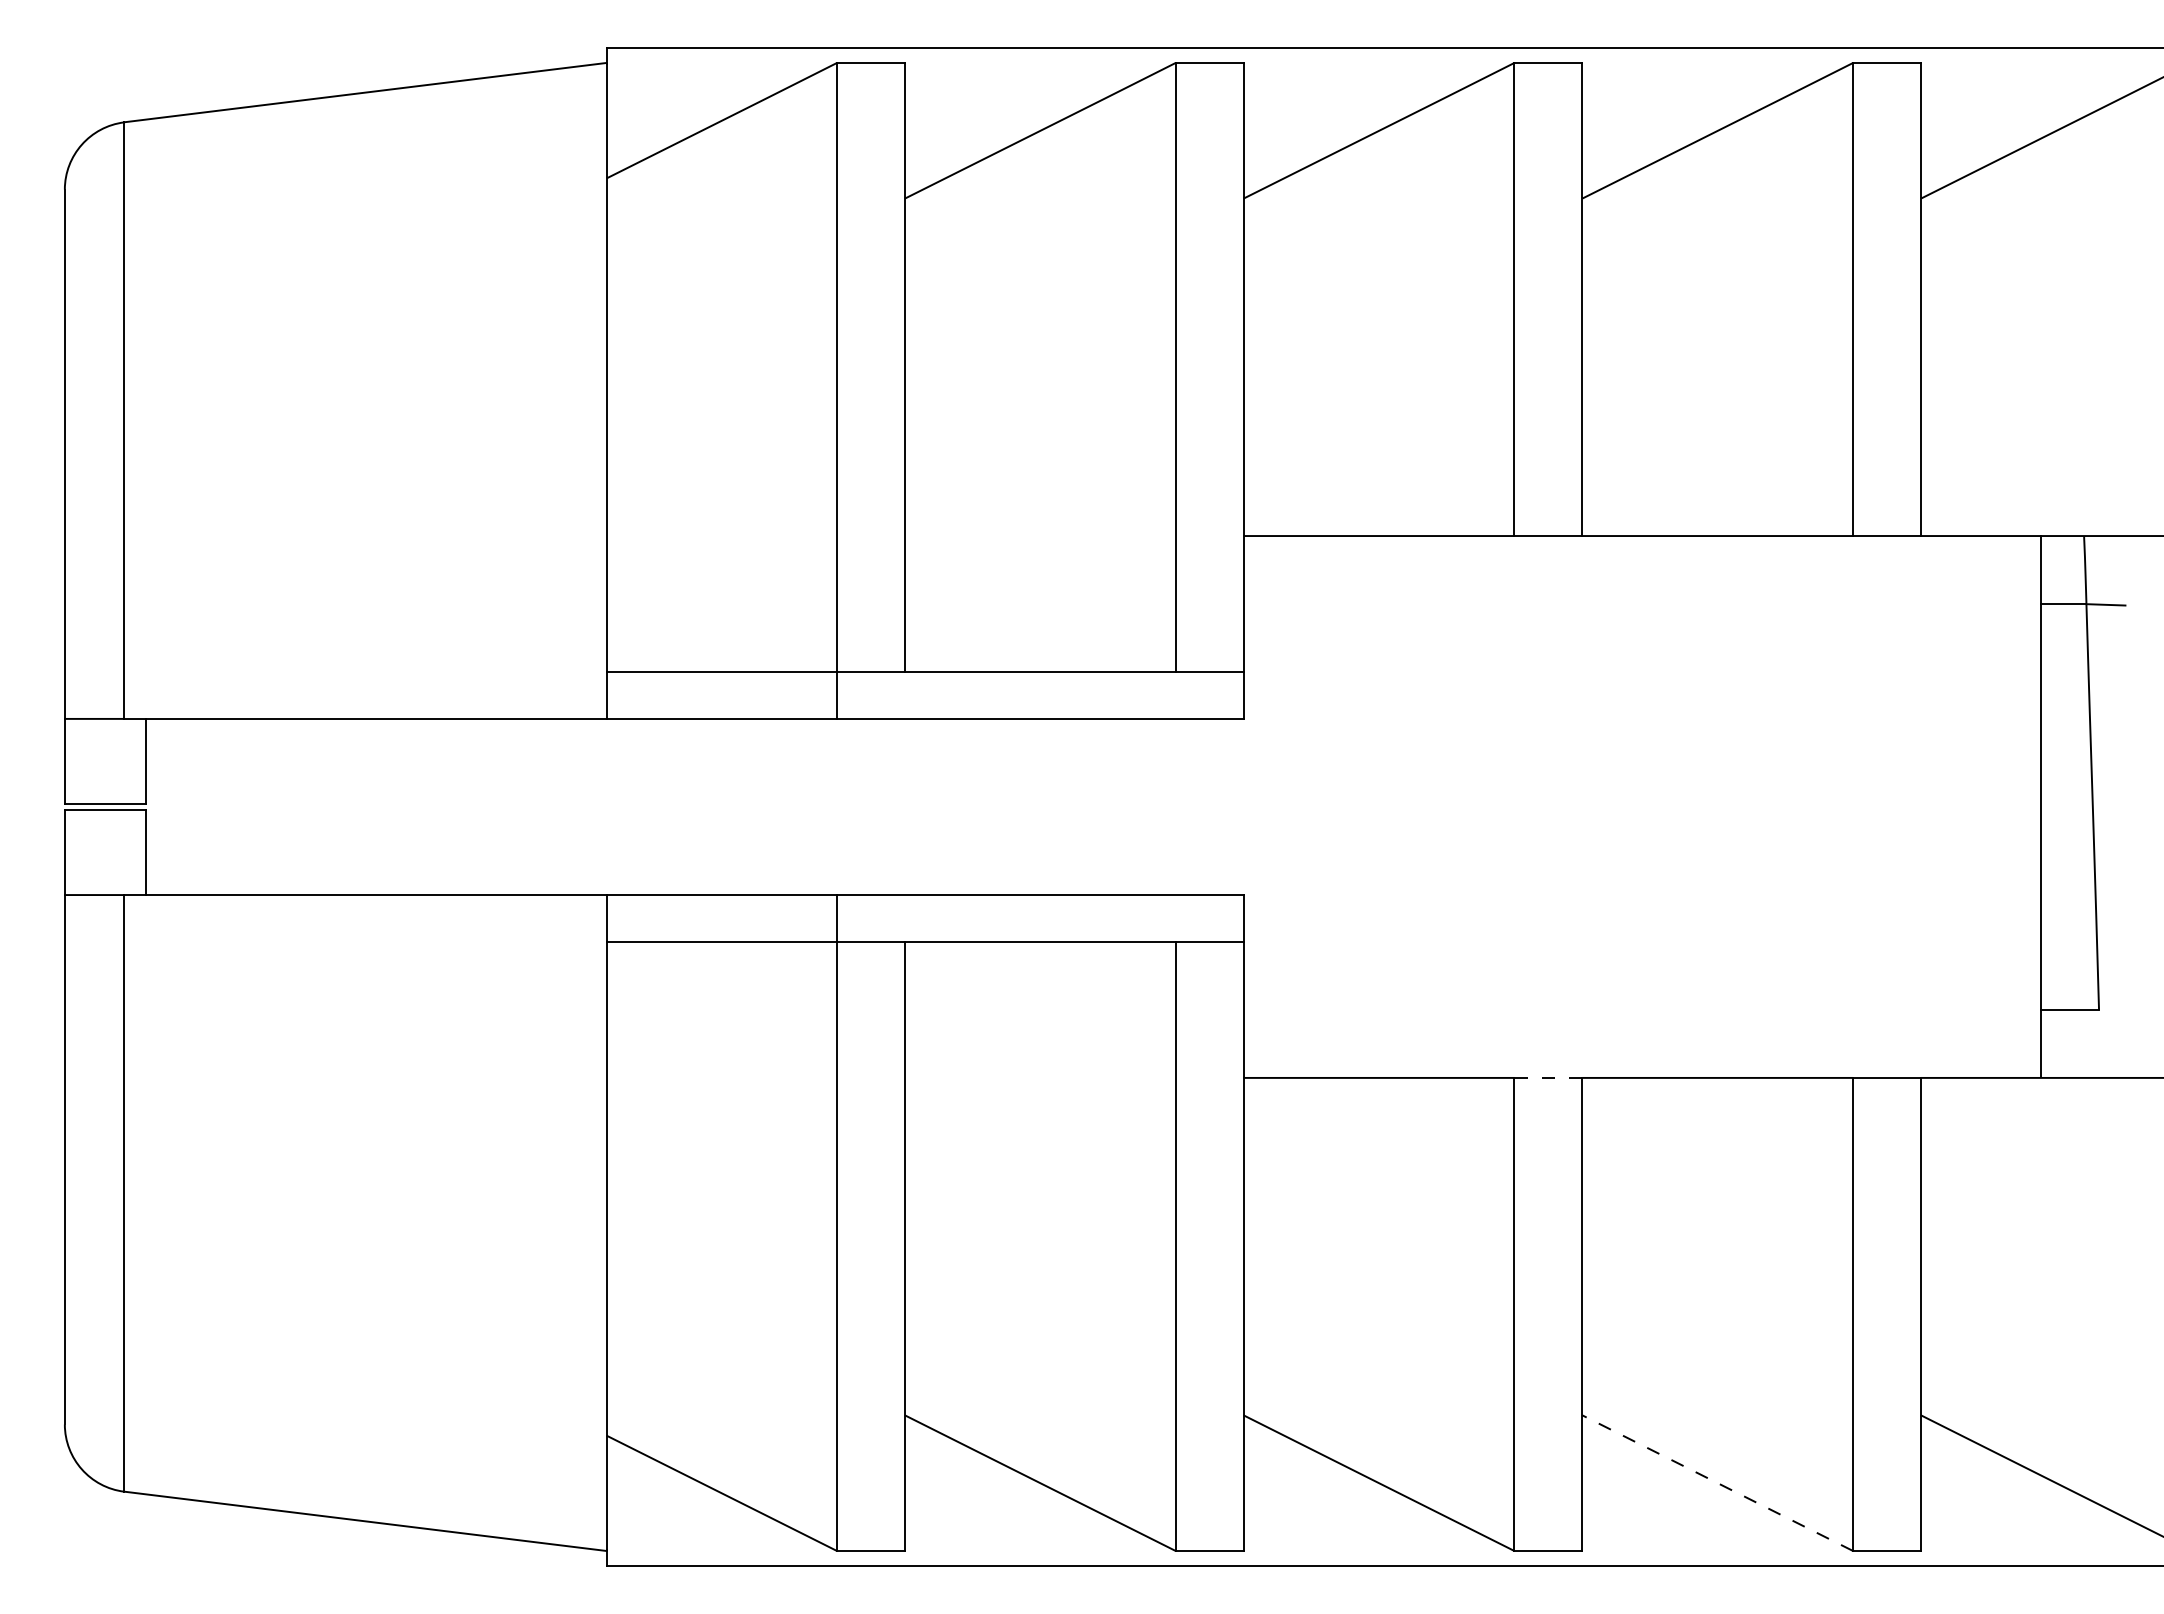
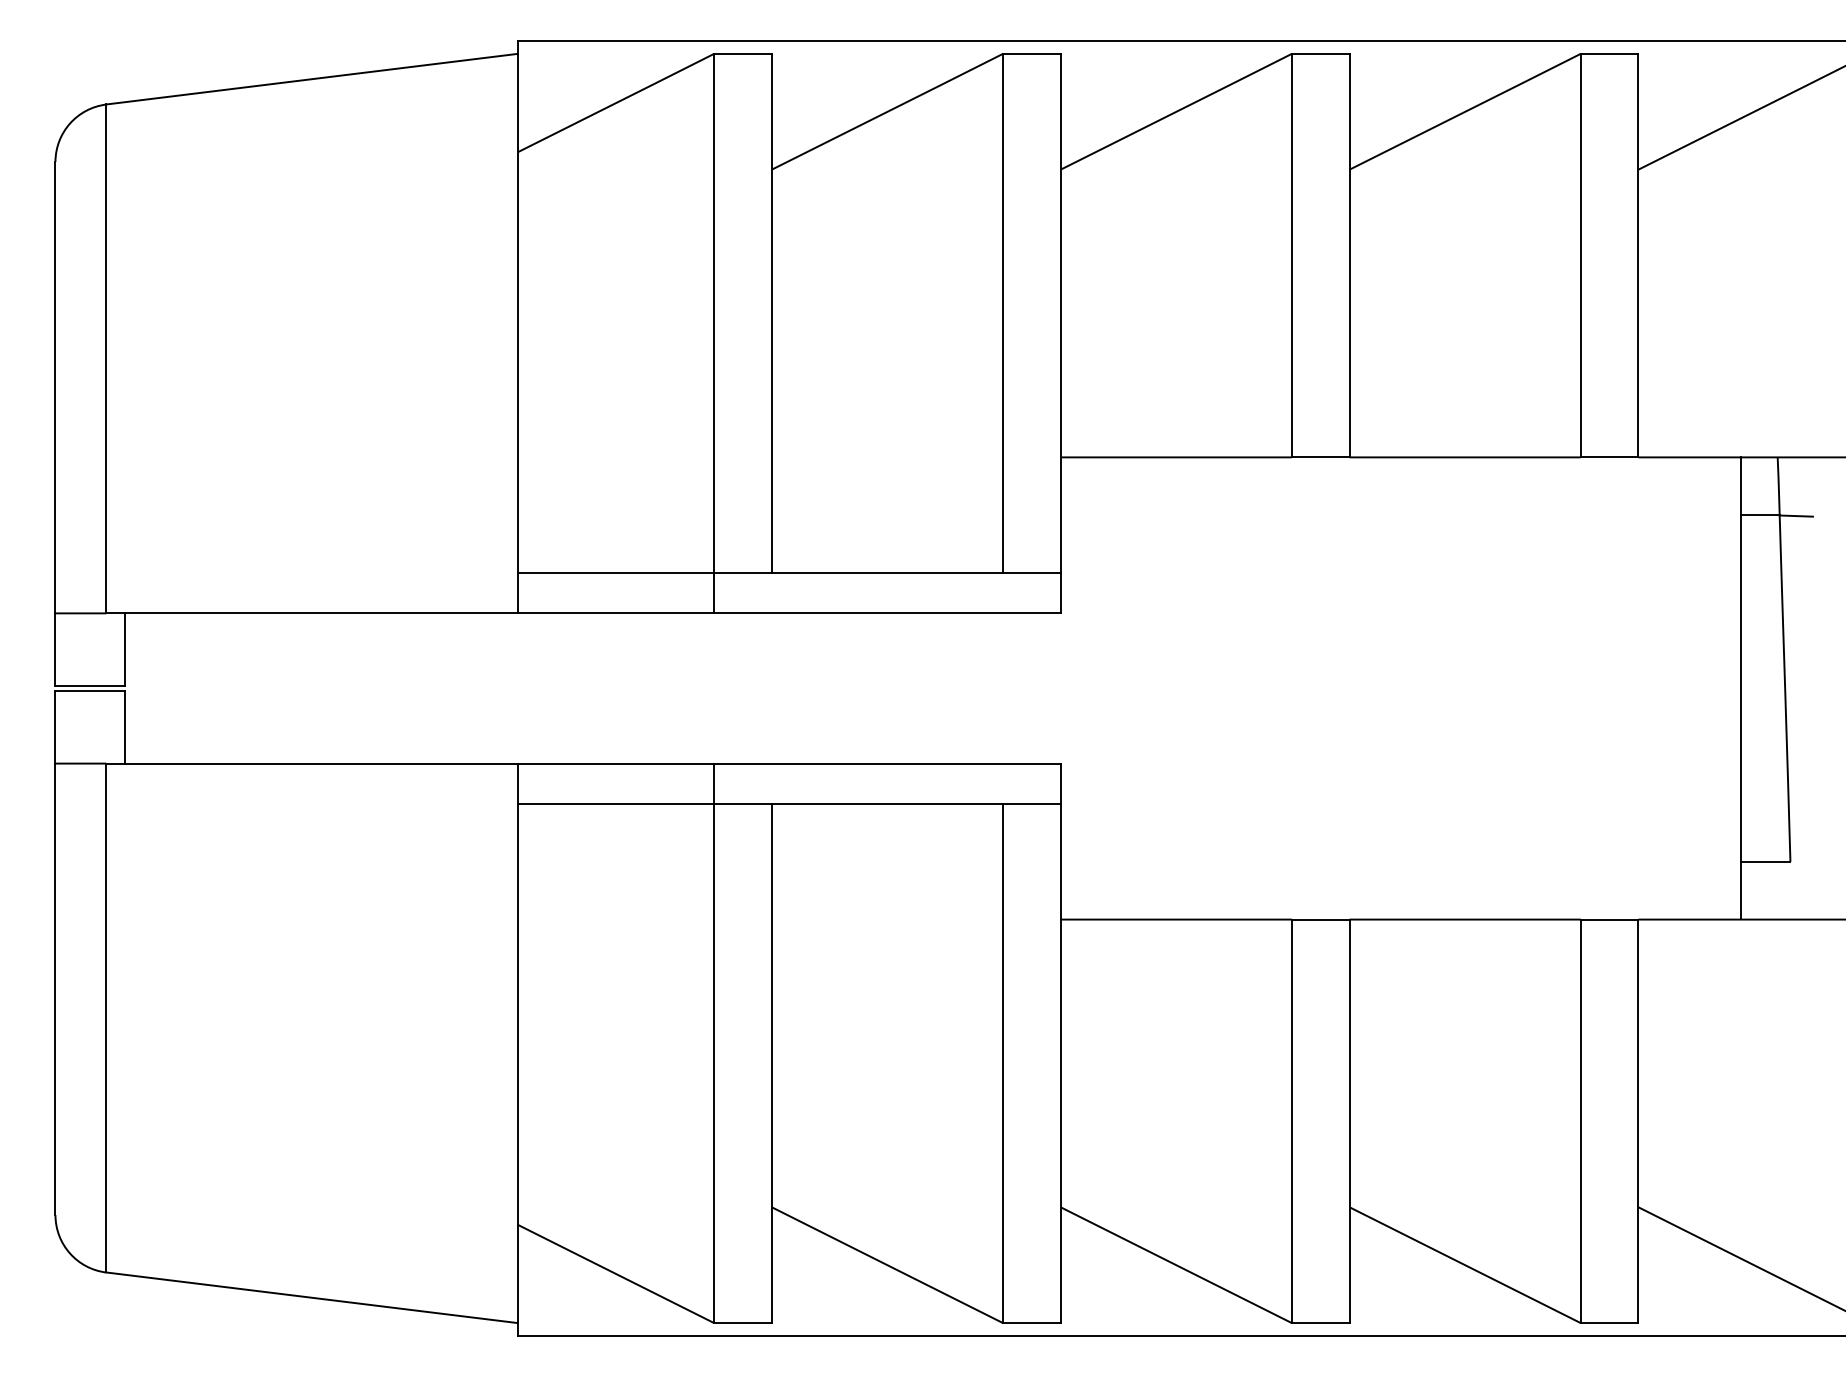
line: (1548, 1077) -> (1320, 919), dashed -> solid
line: (1717, 1483) -> (1465, 1265), dashed -> solid

